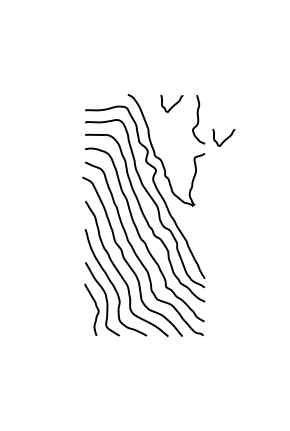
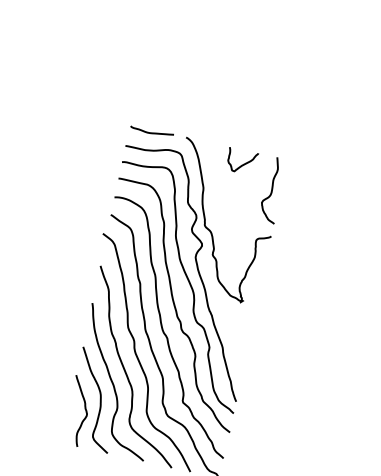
curve: (101, 96) -> (150, 132), added
curve: (225, 138) -> (302, 222), removed

